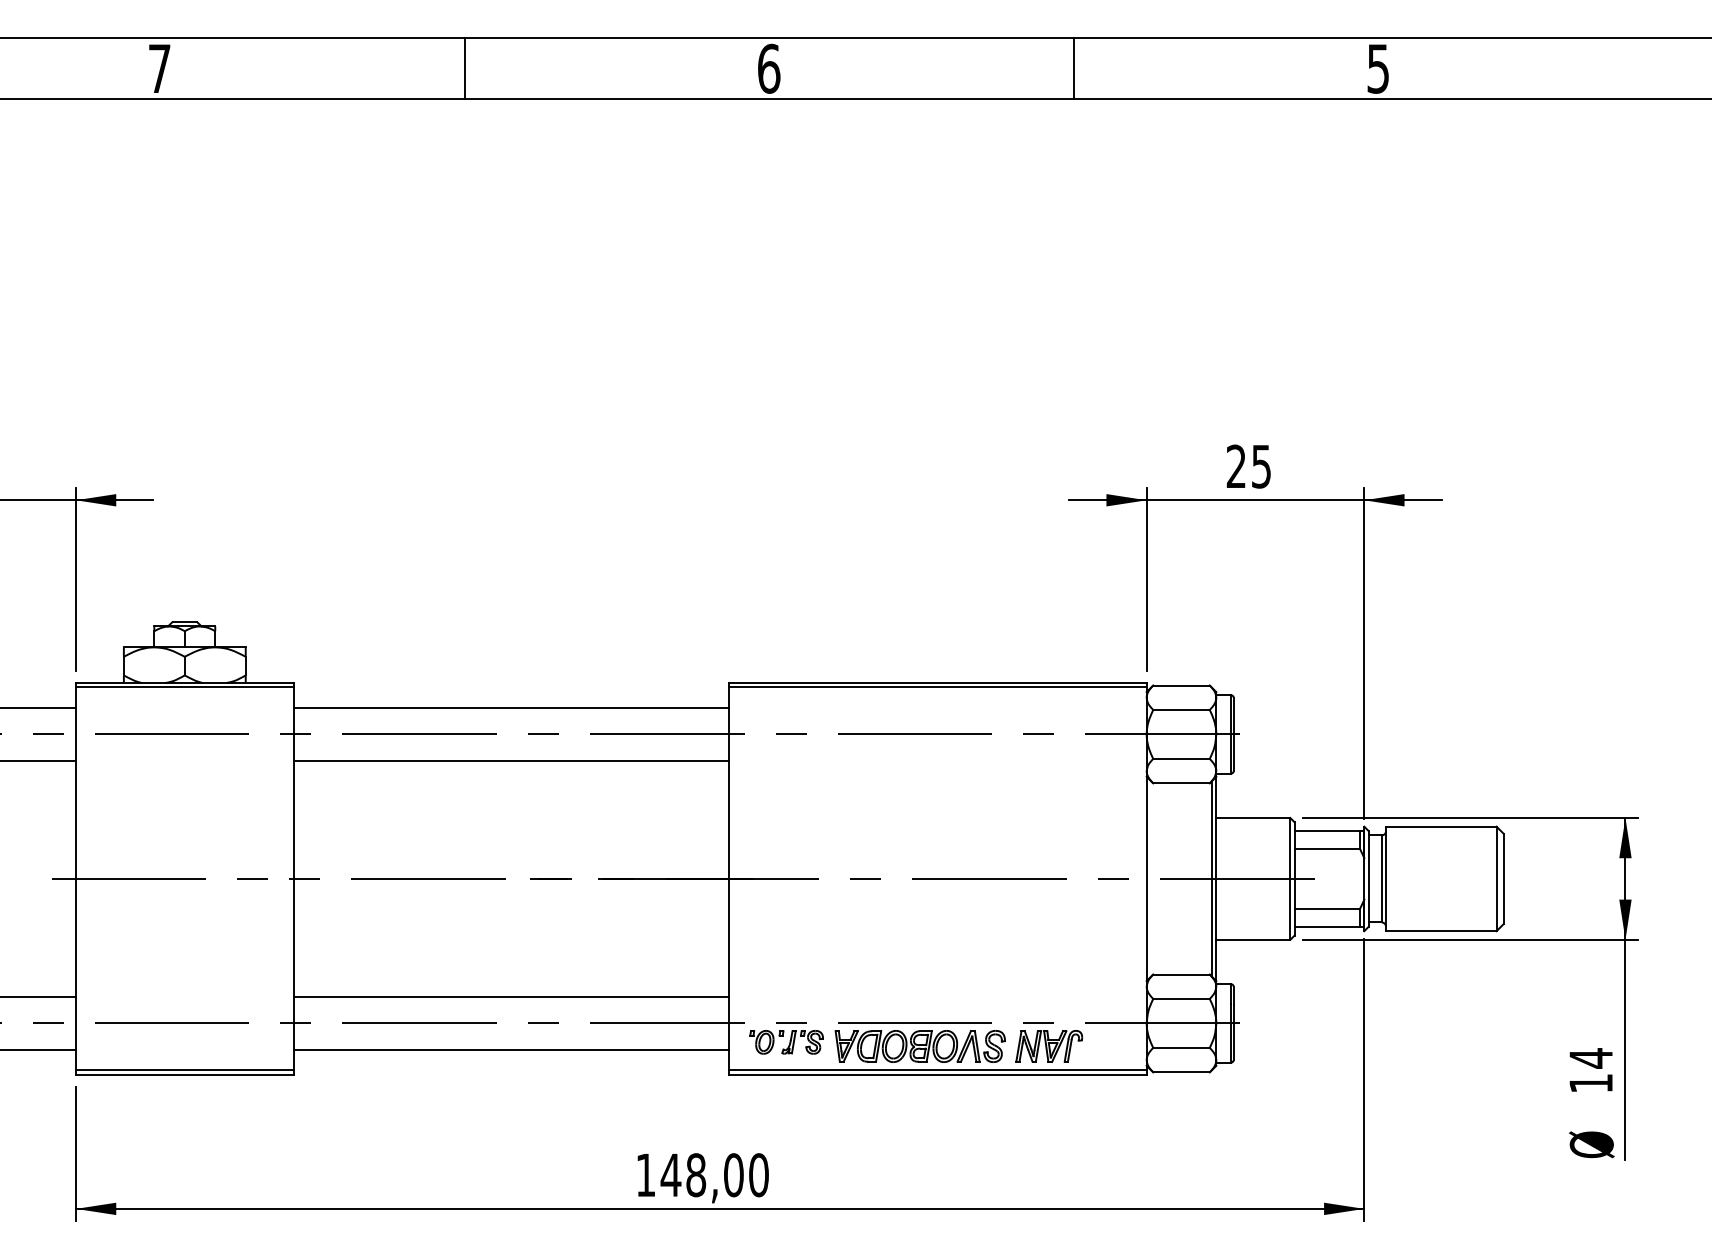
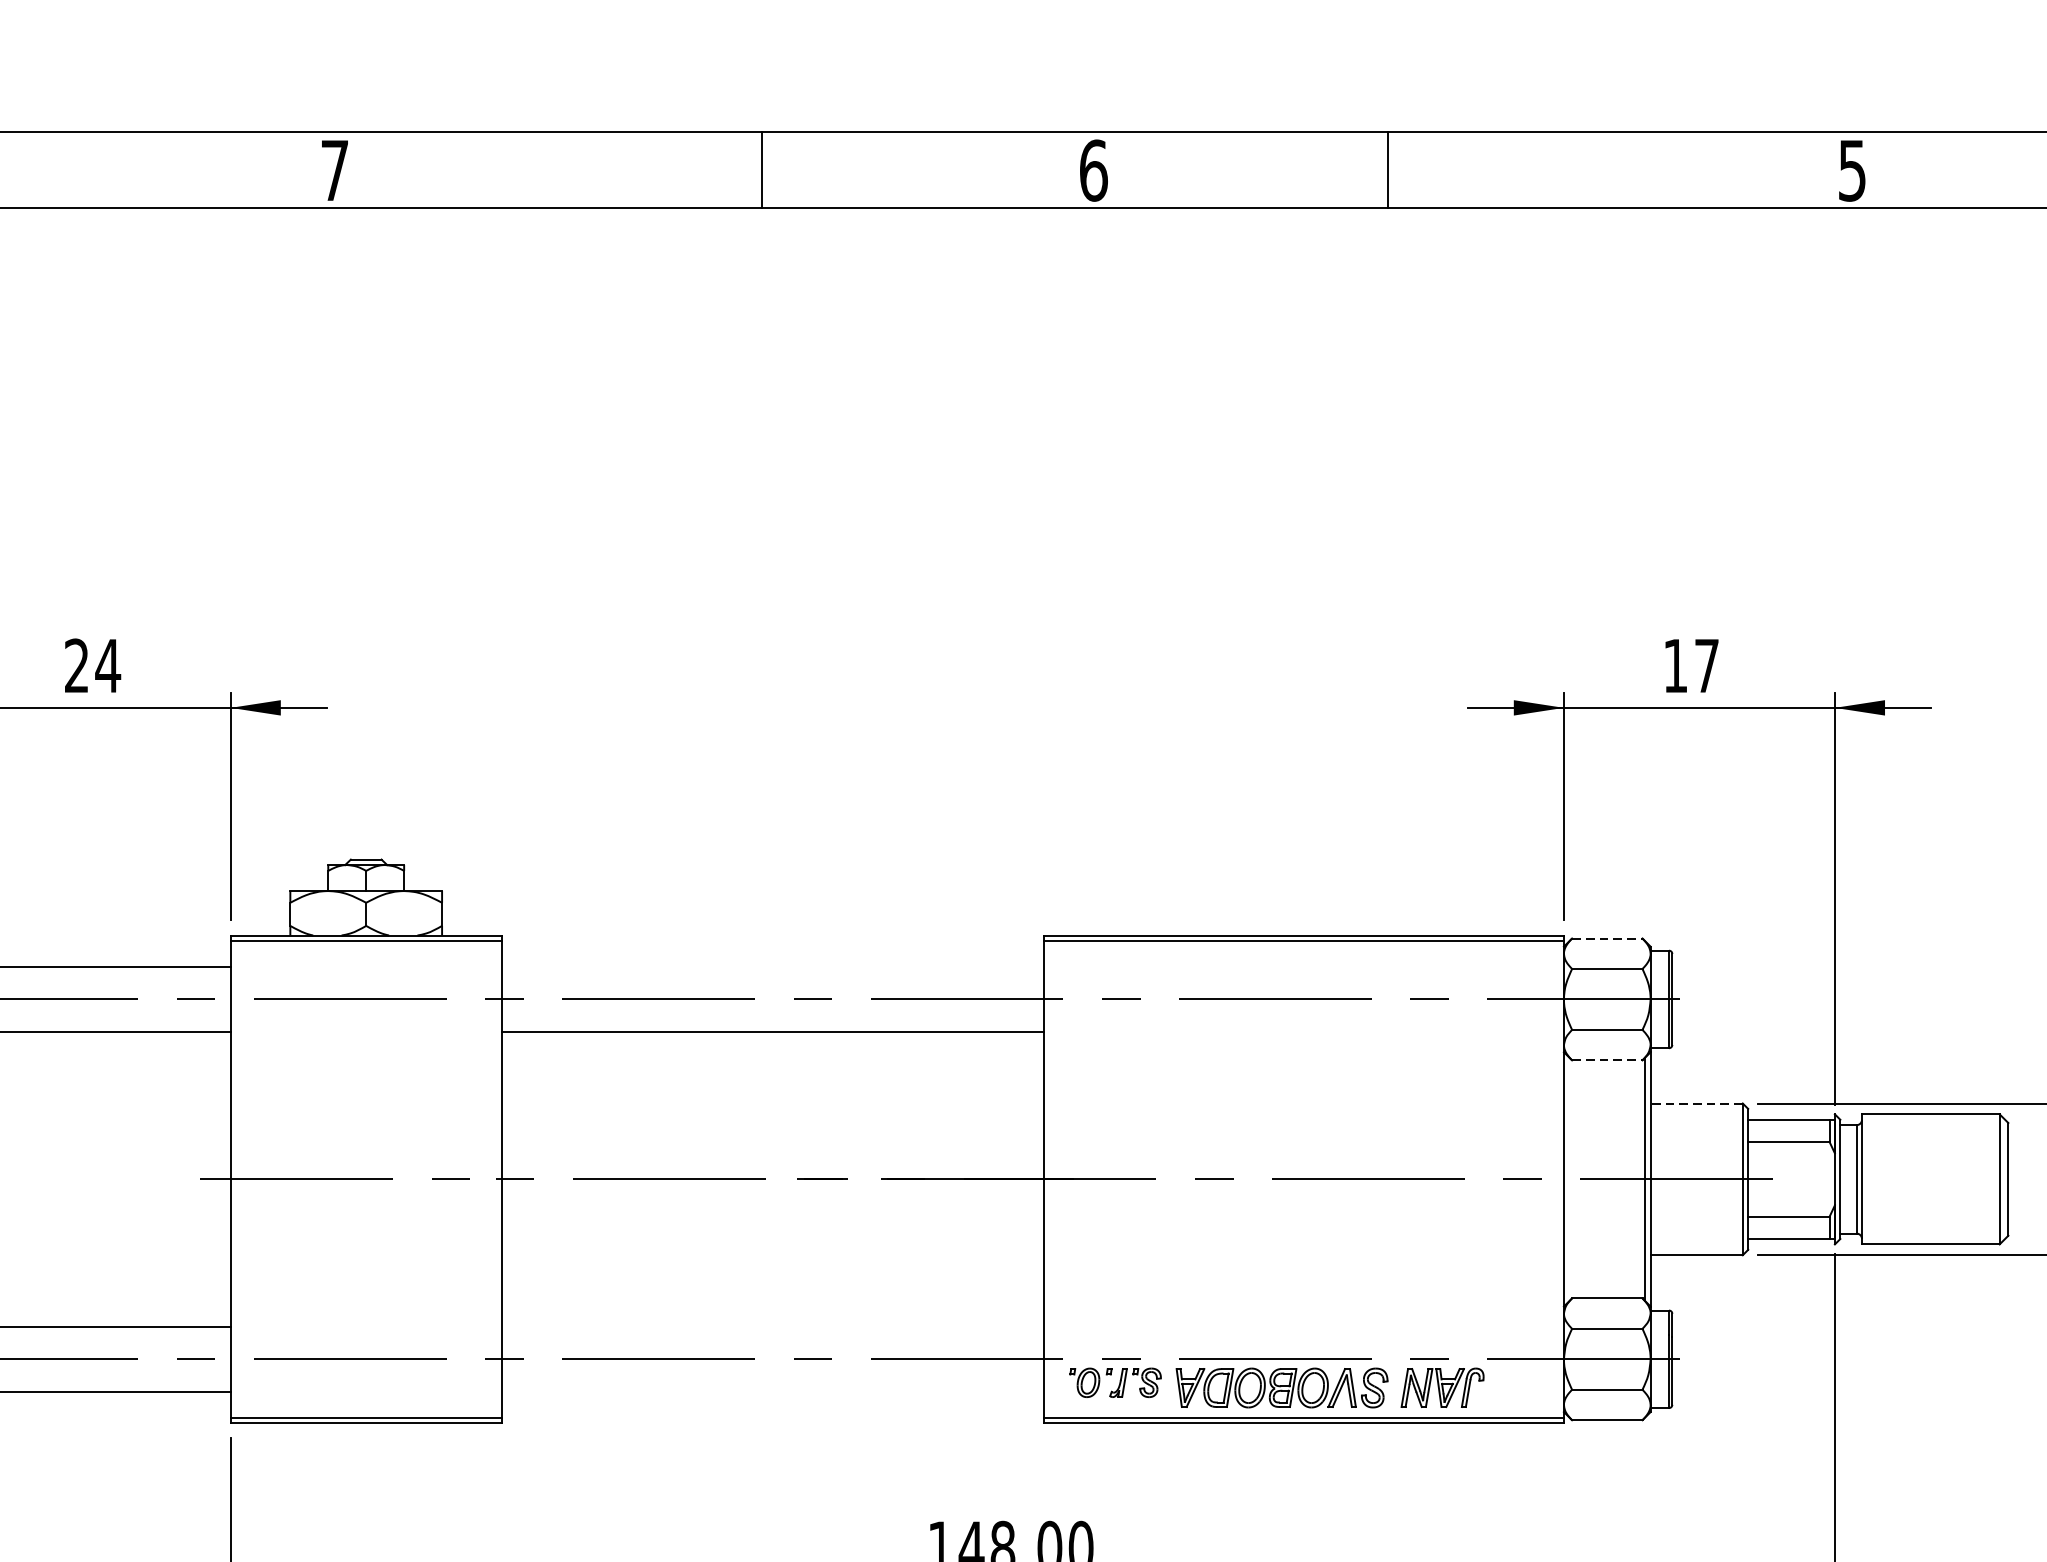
line: (464, 67) -> (761, 168), moved
line: (1074, 67) -> (1388, 168), moved
text: (1248, 466) -> (1690, 665), 25 -> 17
line: (1182, 685) -> (1608, 938), solid -> dashed
line: (510, 708) -> (771, 967), removed
line: (1182, 783) -> (1608, 1060), solid -> dashed
line: (1253, 818) -> (1696, 1104), solid -> dashed
line: (510, 997) -> (771, 1327), removed
line: (510, 1049) -> (771, 1391), removed

